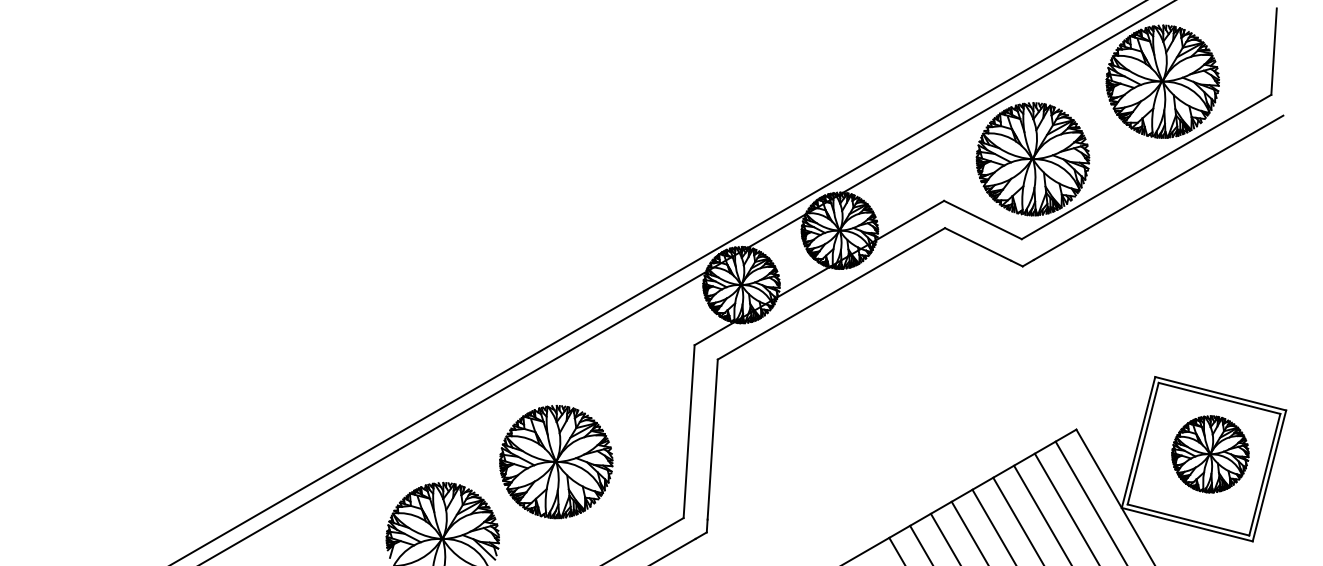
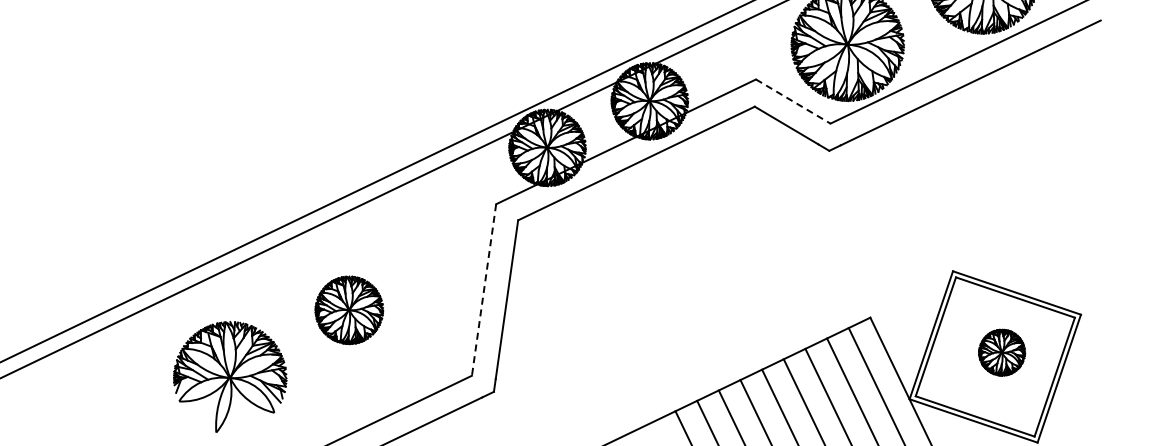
line: (983, 220) -> (793, 102), solid -> dashed
line: (689, 431) -> (484, 289), solid -> dashed
part: (1210, 454) -> (1002, 352), size x0.6
part: (556, 462) -> (349, 310), size x0.6

